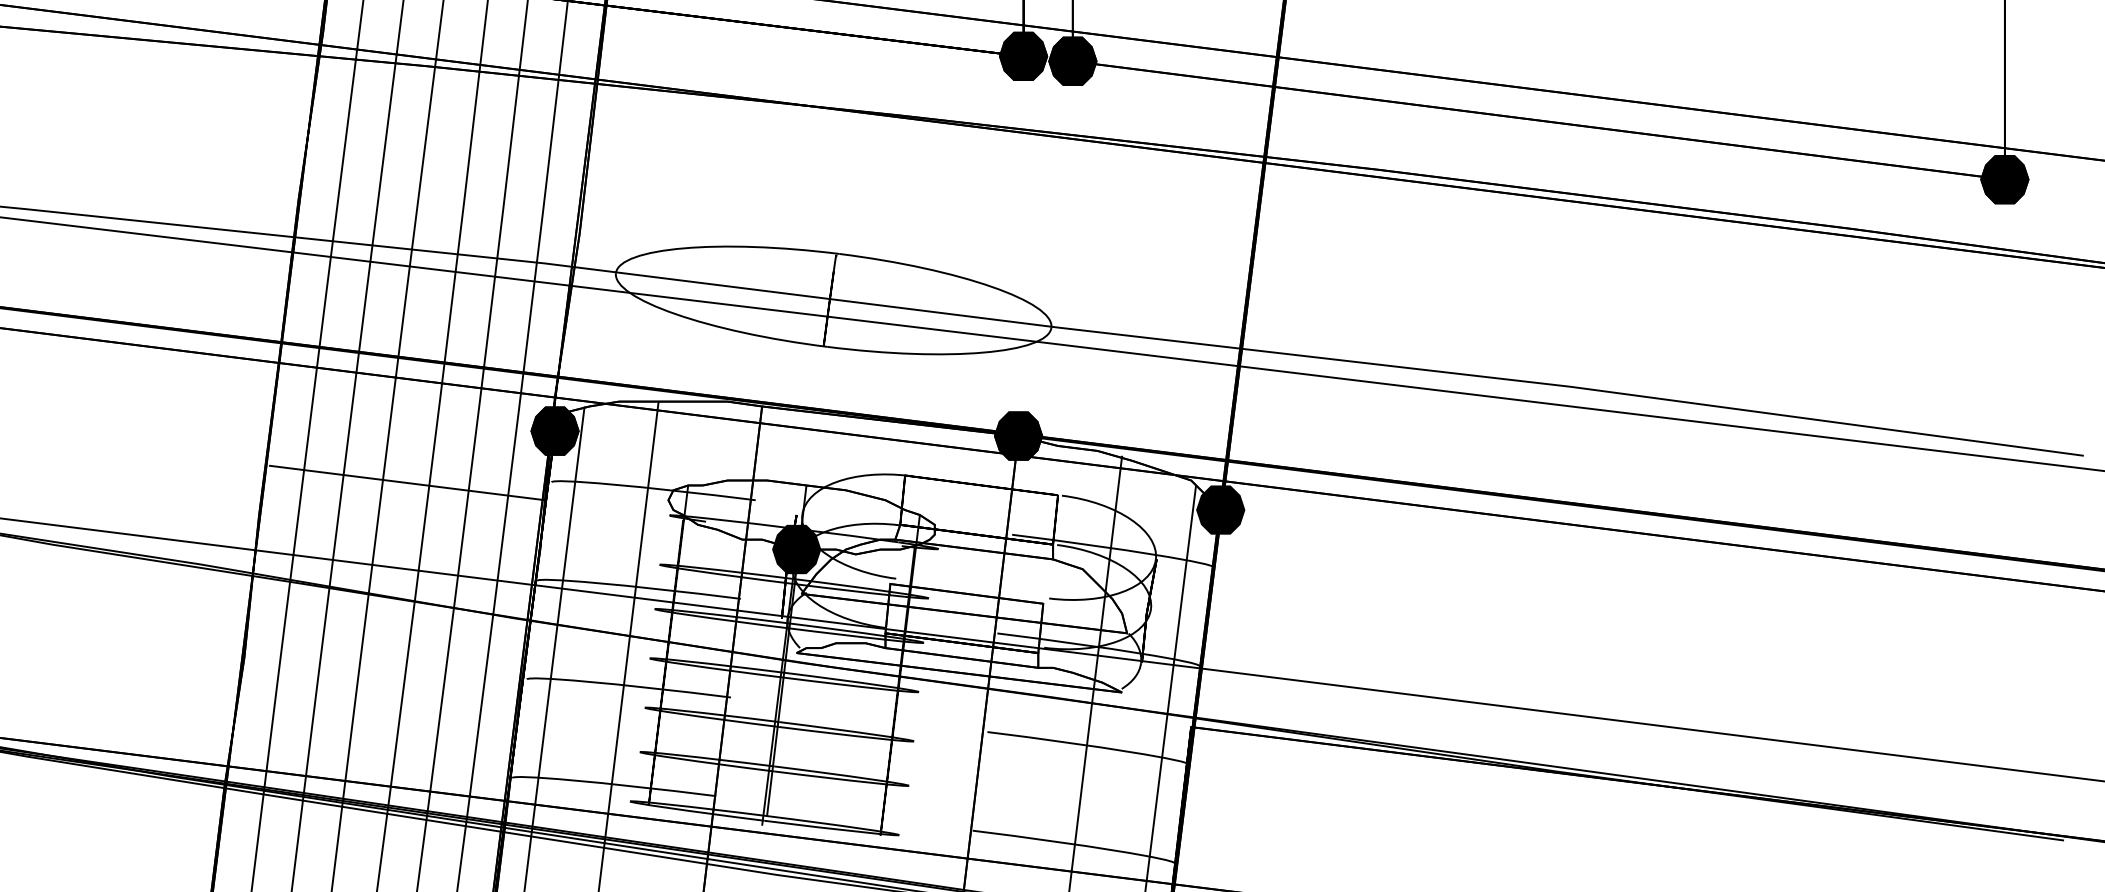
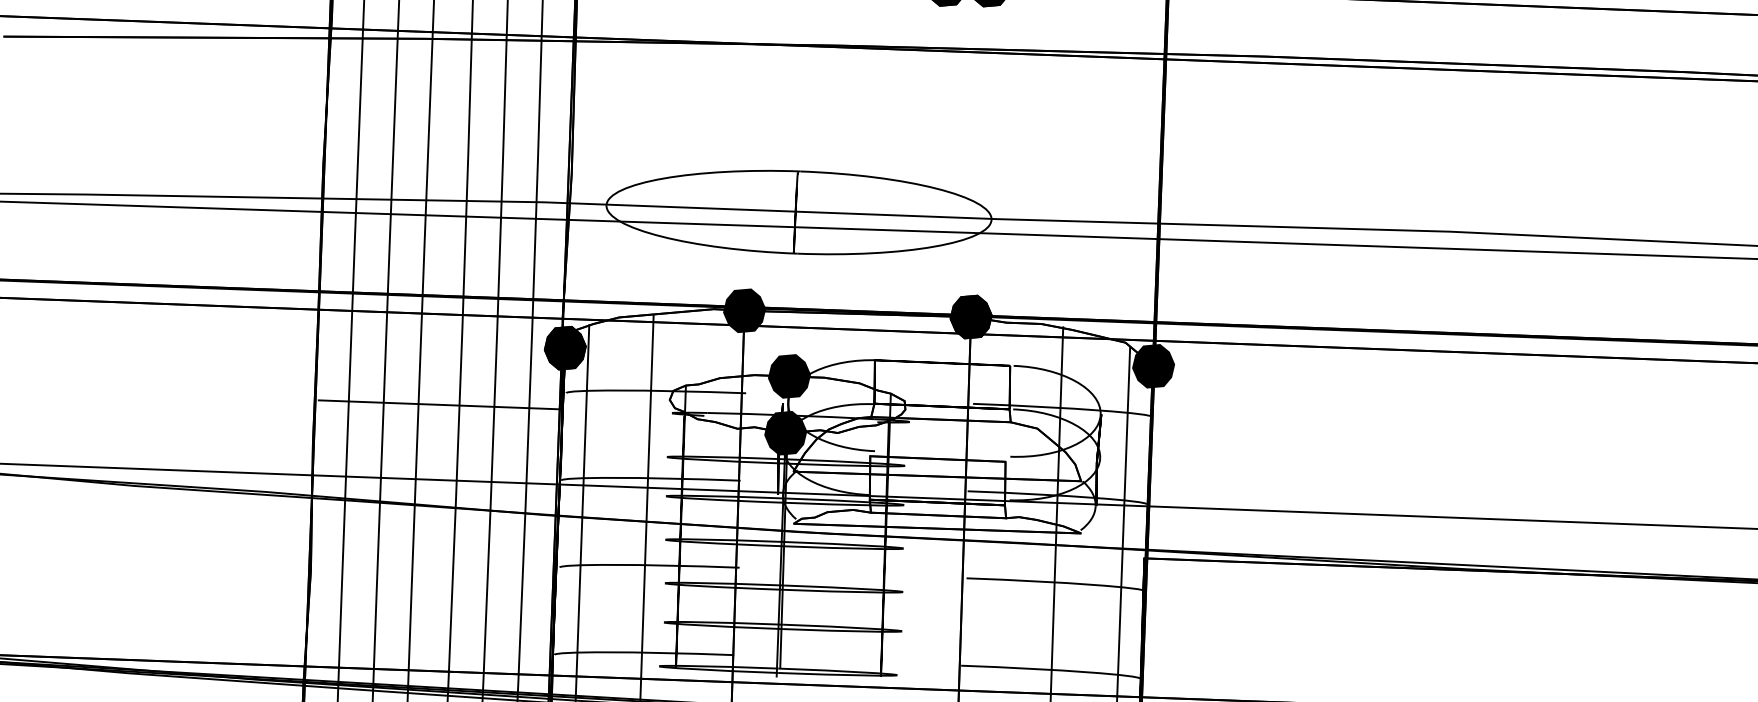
fill: (761, 406) -> (744, 310), added
fill: (806, 485) -> (789, 376), added

